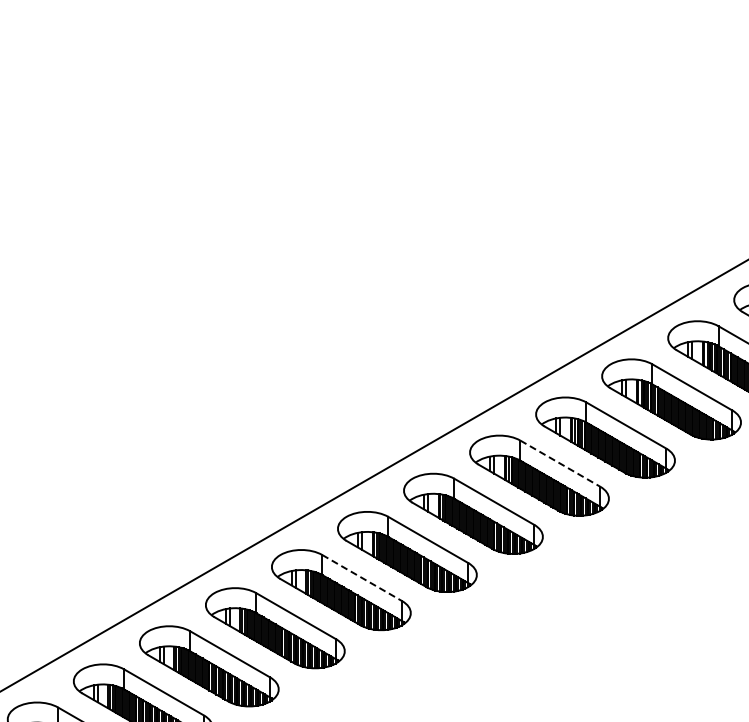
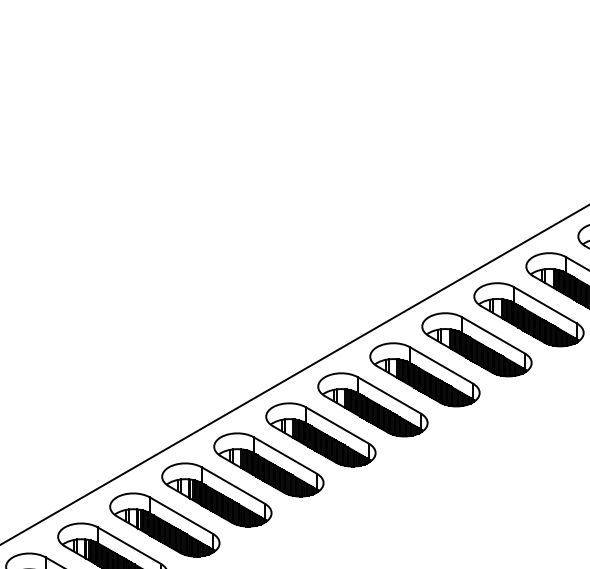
line: (560, 463) -> (441, 365), dashed -> solid
line: (362, 578) -> (285, 455), dashed -> solid

